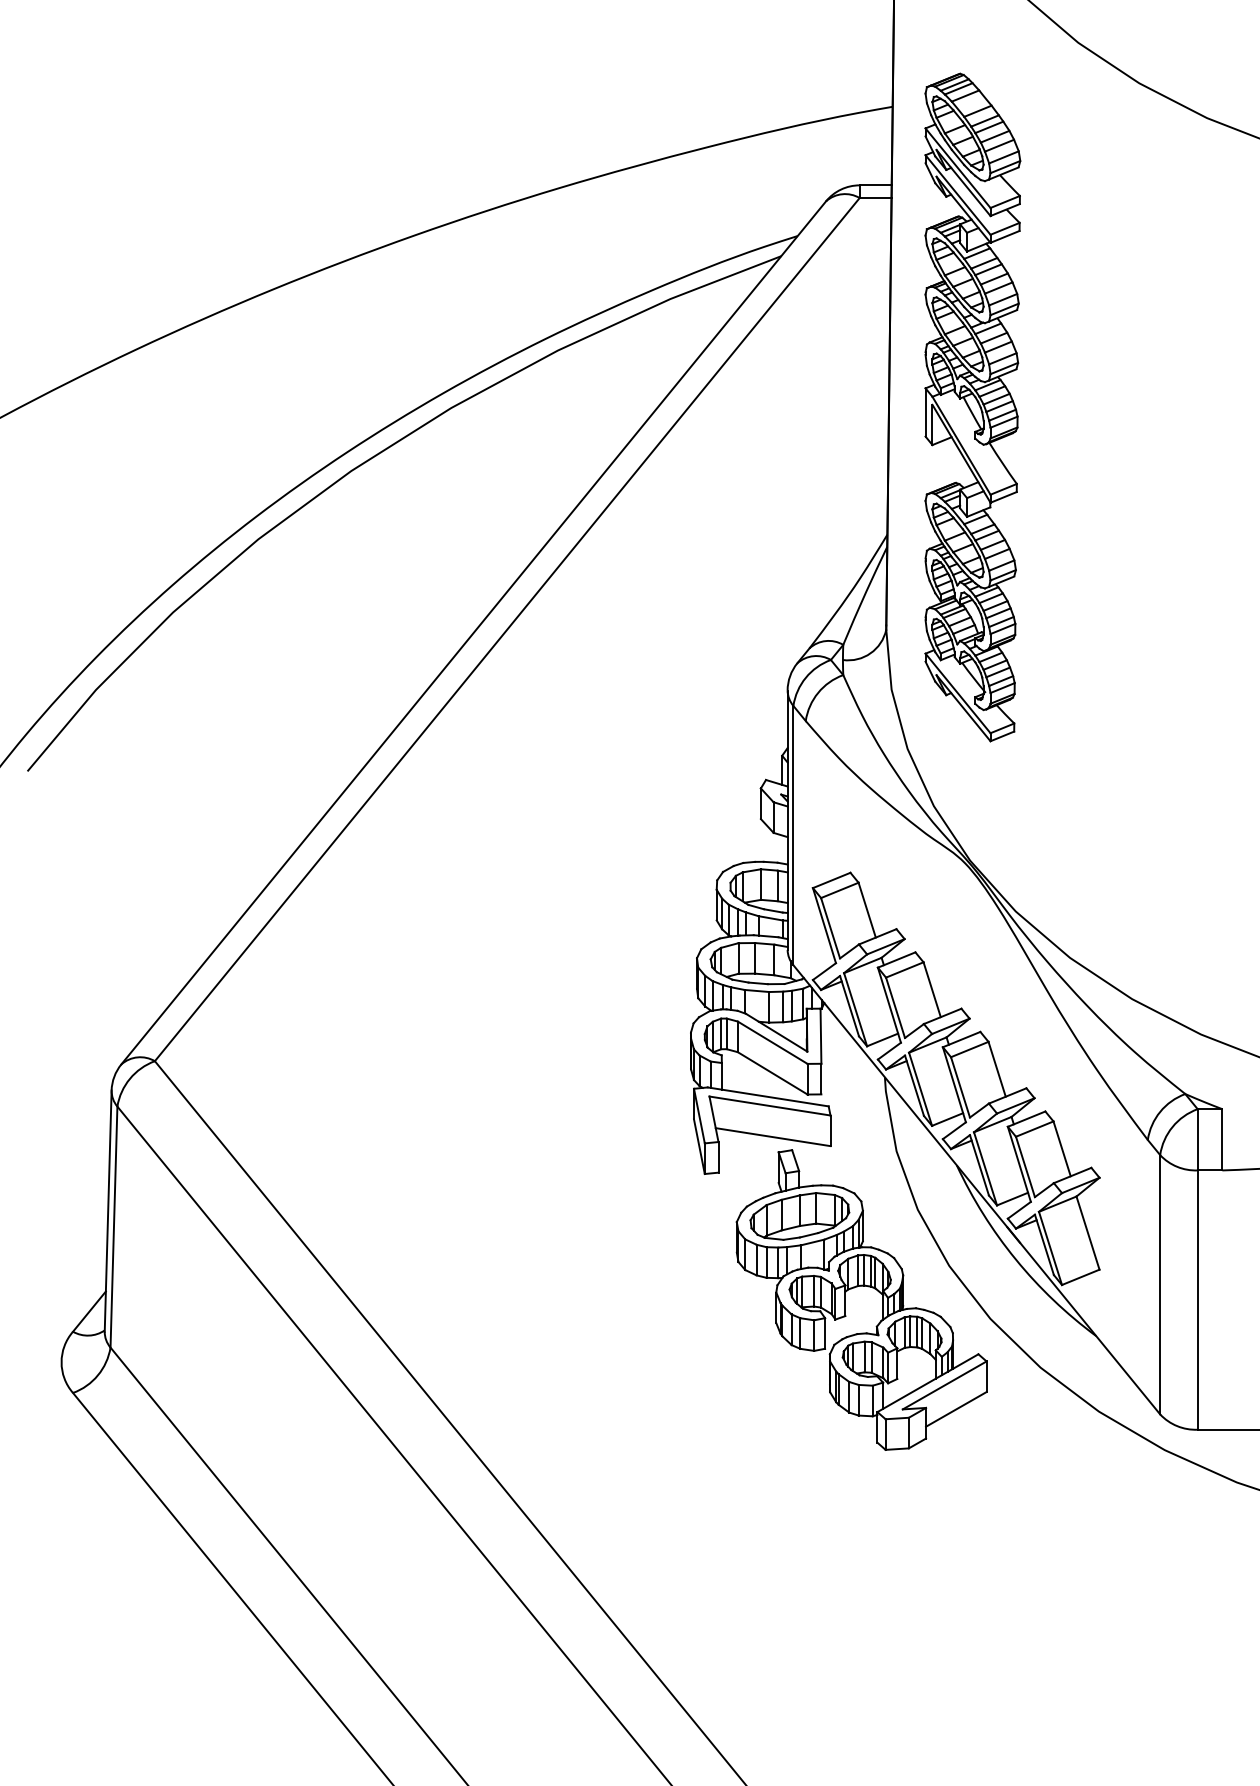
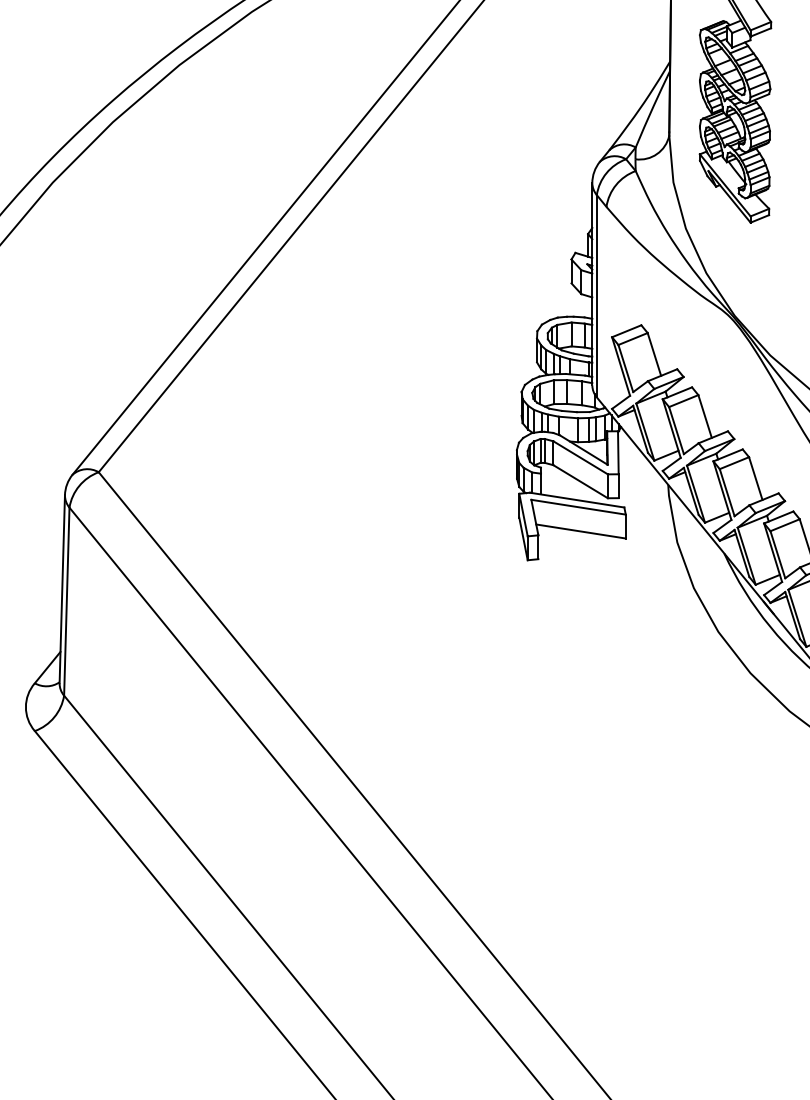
part: (857, 1287) -> (646, 648), removed

